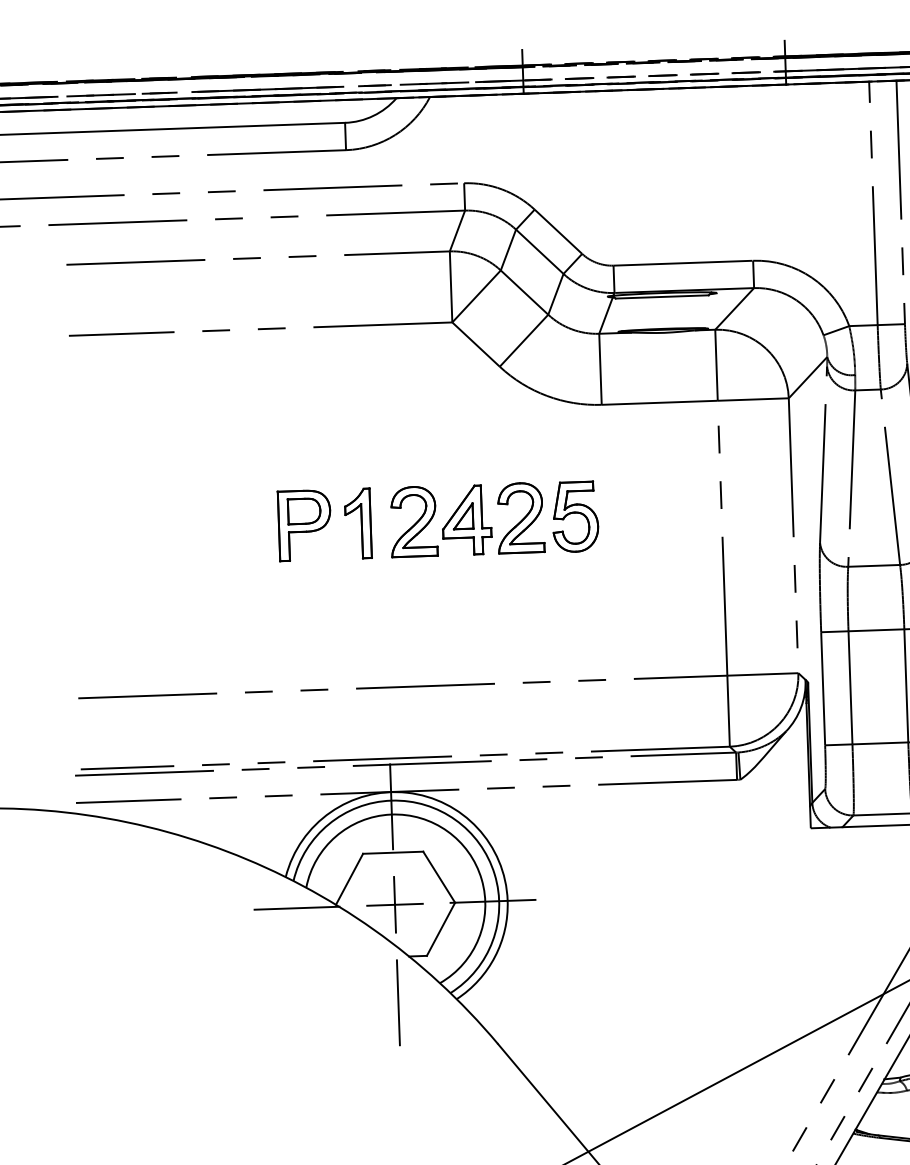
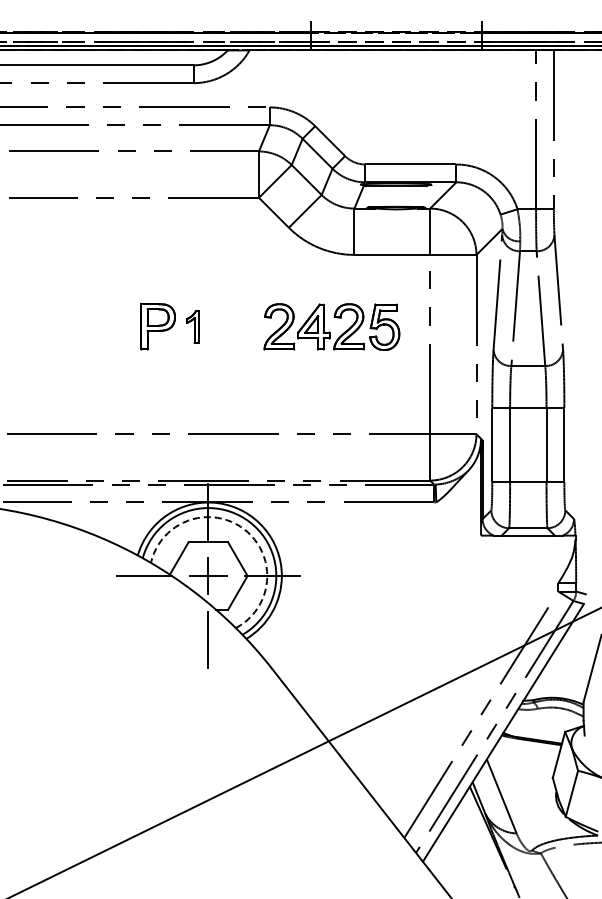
part: (493, 518) -> (331, 326), moved
part: (357, 523) -> (192, 326), size x0.7
arc: (447, 831) -> (244, 529), solid -> dashed

